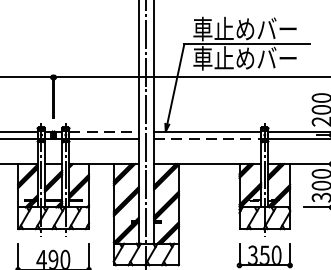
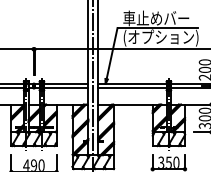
text: (251, 59) -> (160, 37), 車止めバー -> (オプション)
line: (104, 131) -> (66, 83), dashed -> solid
line: (207, 138) -> (132, 88), dashed -> solid

